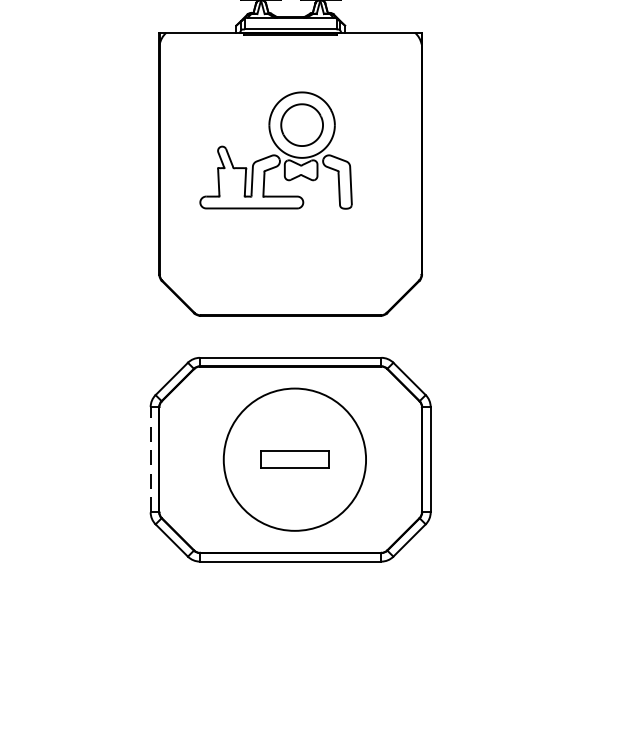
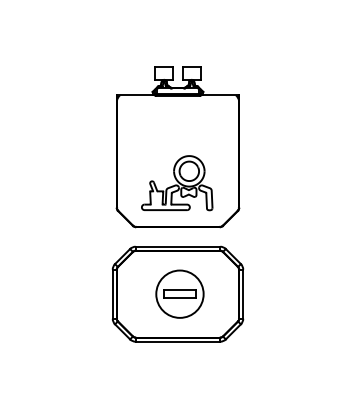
part: (276, 151) -> (177, 183), moved
circle: (293, 458) -> (179, 293), size x0.71
line: (150, 460) -> (112, 294), dashed -> solid

